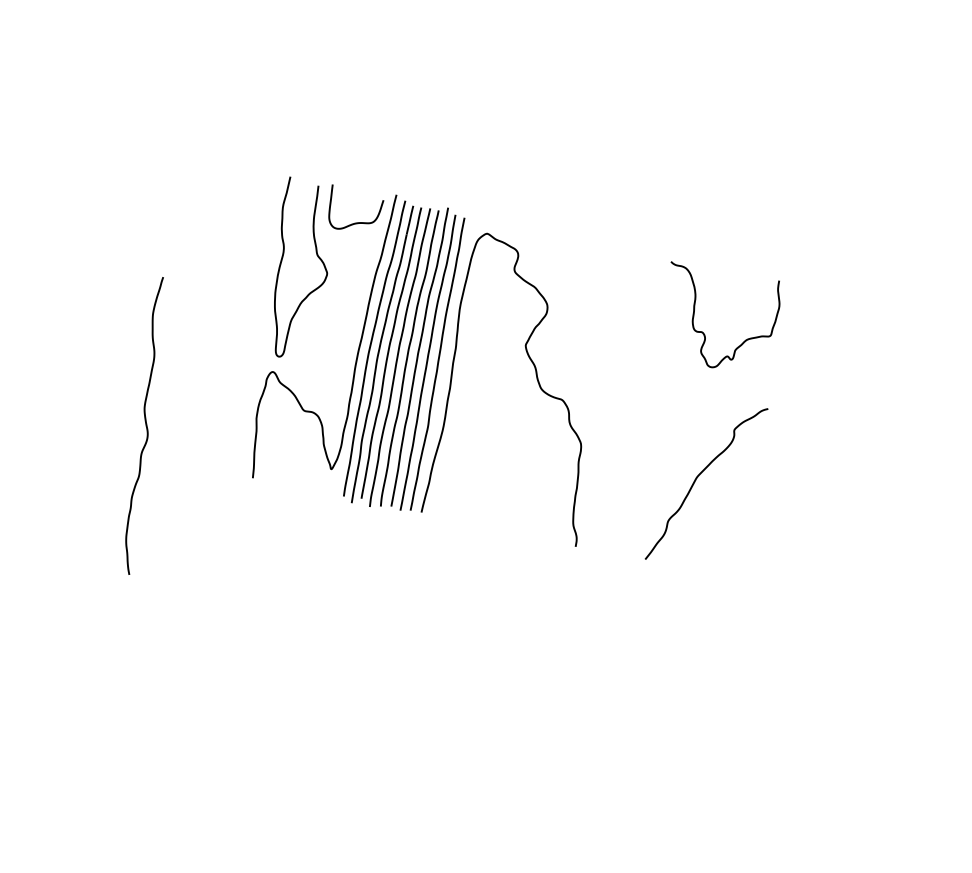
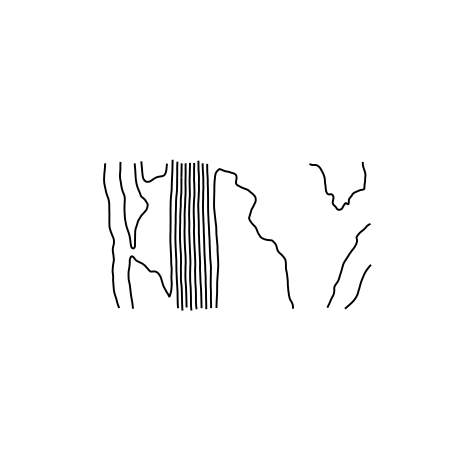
curve: (144, 425) -> (111, 235), moved
curve: (717, 530) -> (358, 286), added

